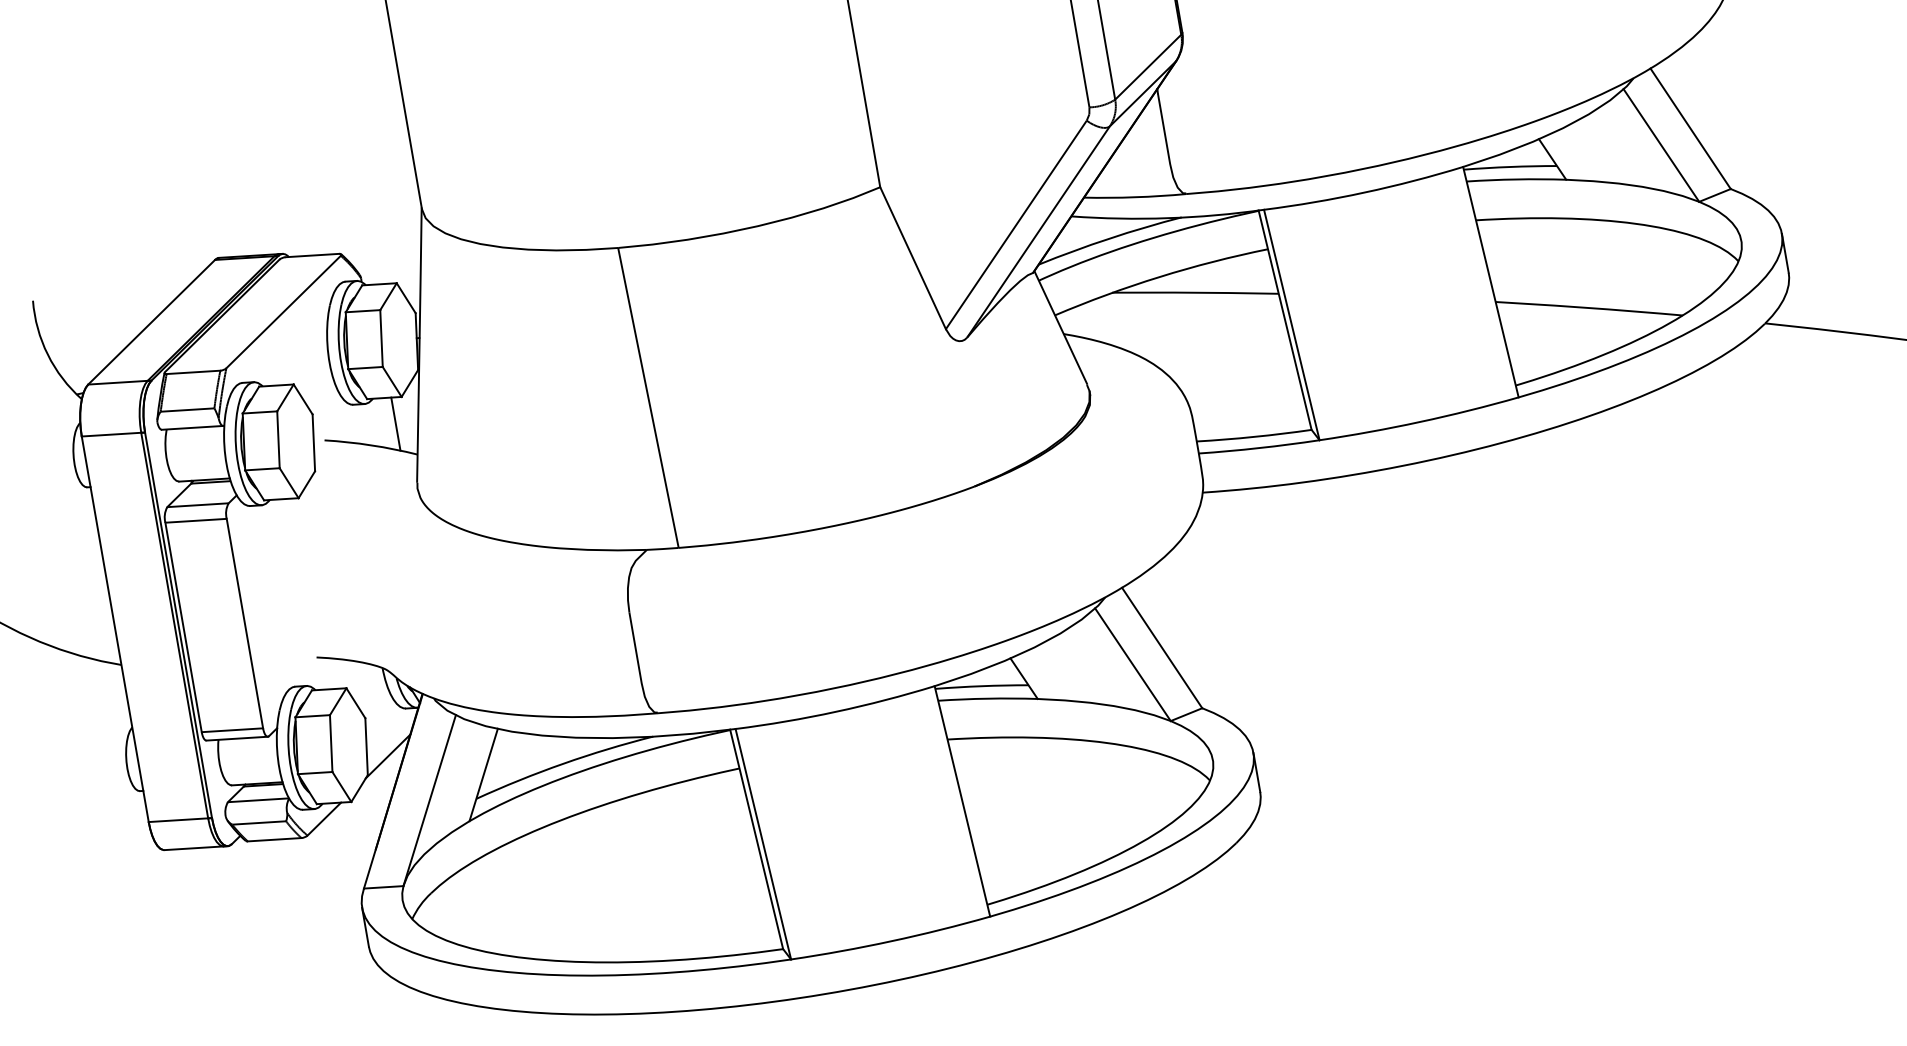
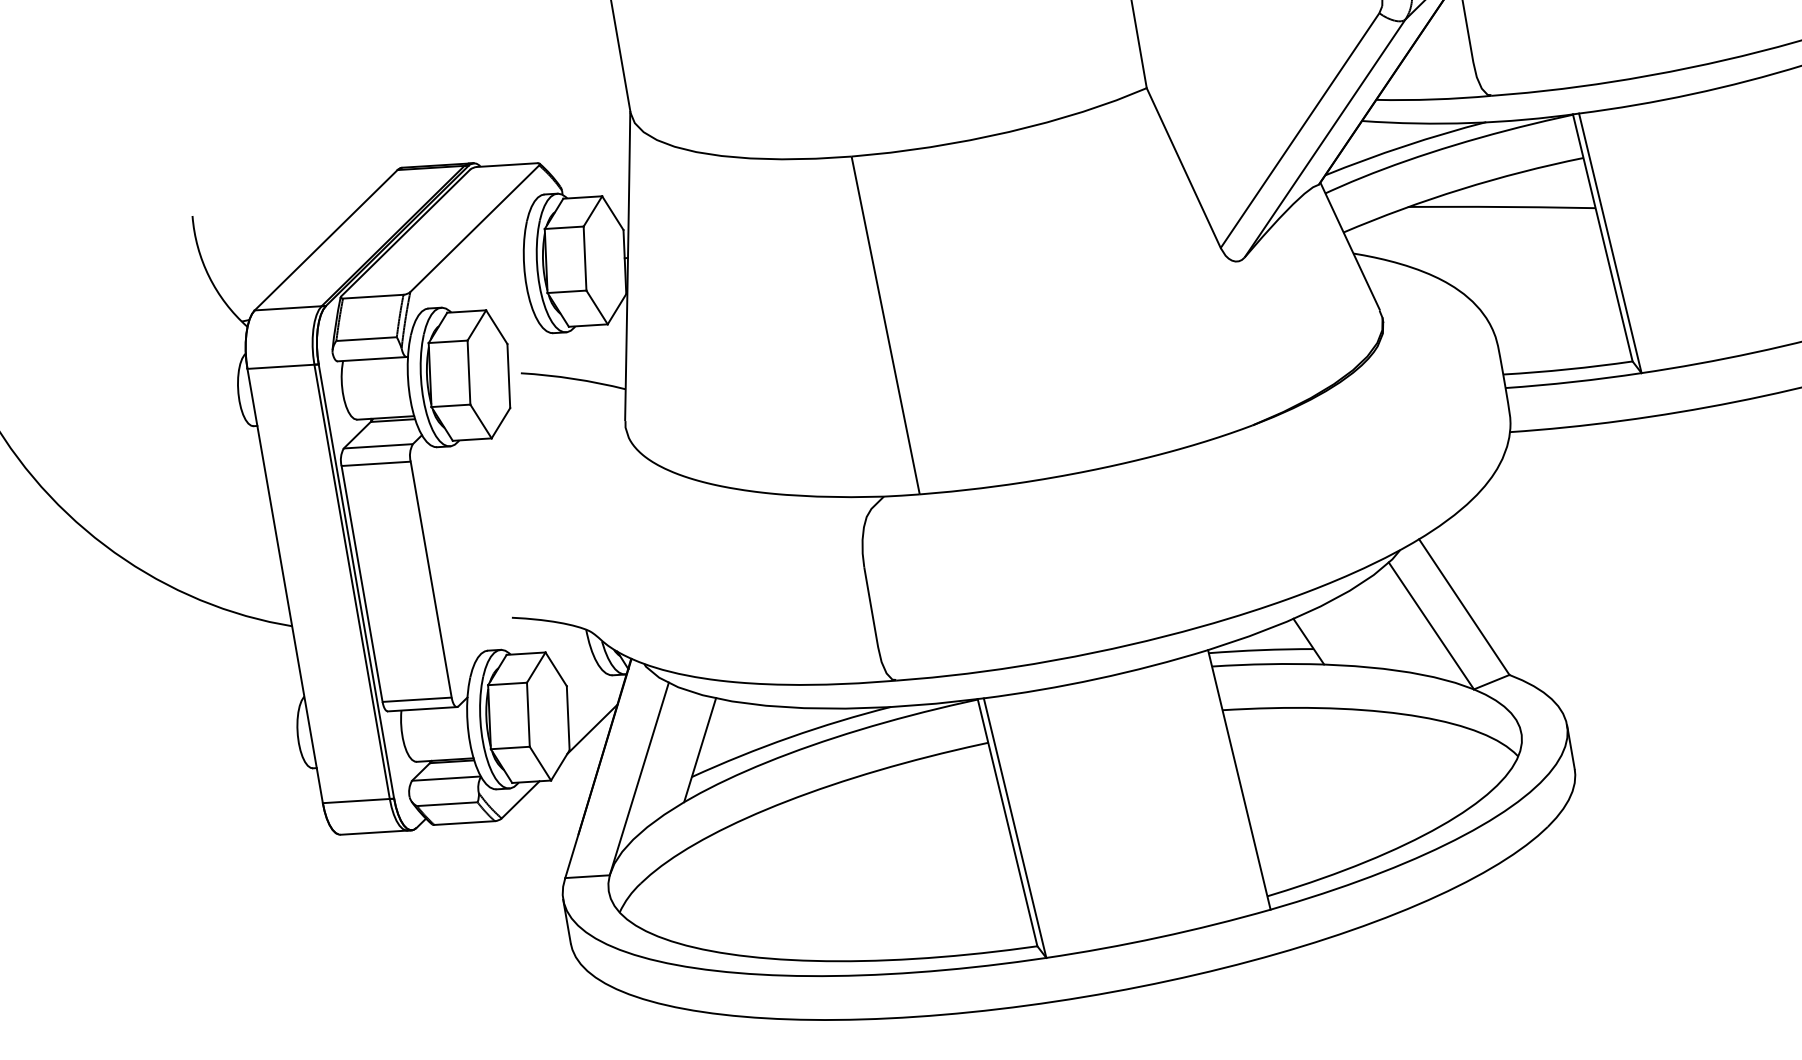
line: (395, 423) -> (600, 354), removed

